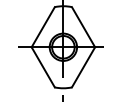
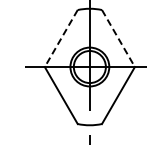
line: (43, 27) -> (61, 38), solid -> dashed
line: (83, 27) -> (118, 38), solid -> dashed

